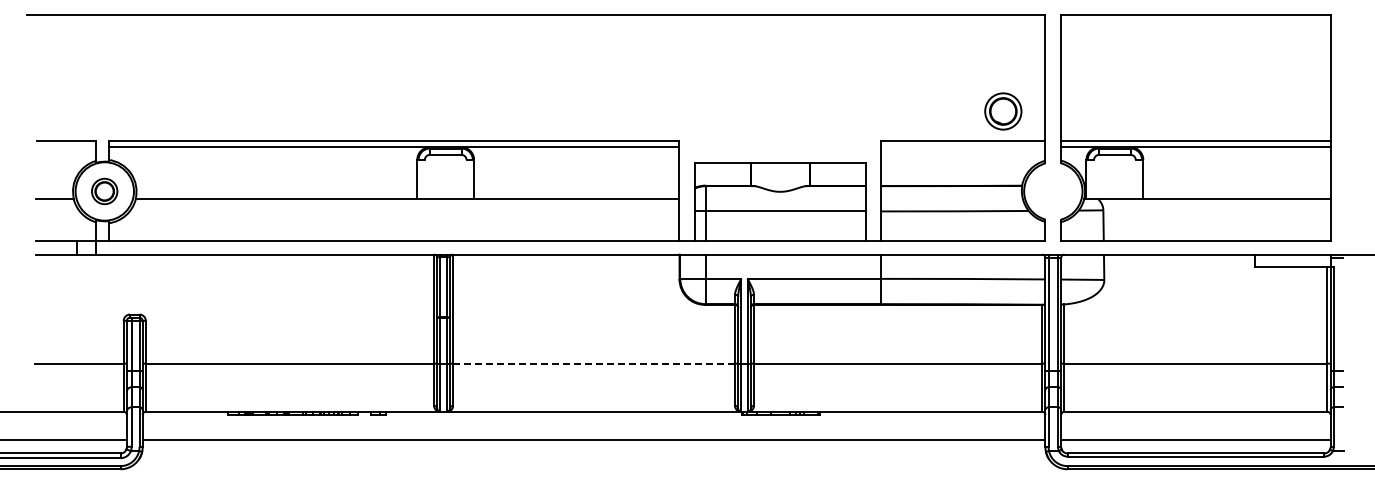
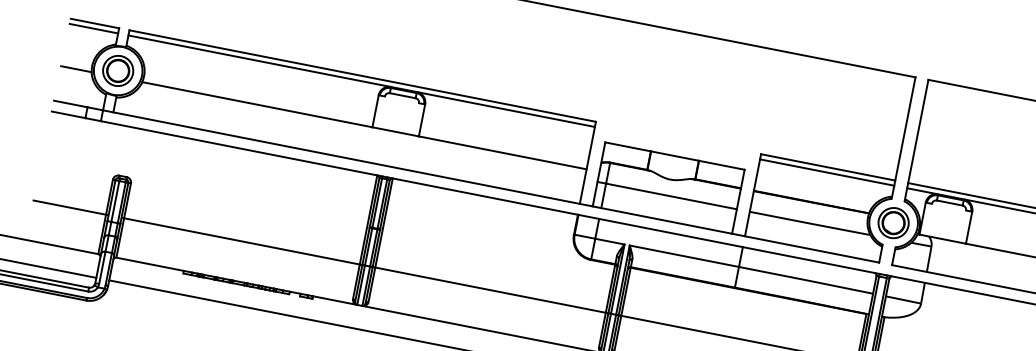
part: (1003, 111) -> (893, 223), moved
line: (66, 147) -> (93, 28), added
line: (963, 147) -> (827, 172), added
part: (104, 191) -> (117, 70), size x1.43
line: (594, 363) -> (490, 290), dashed -> solid

